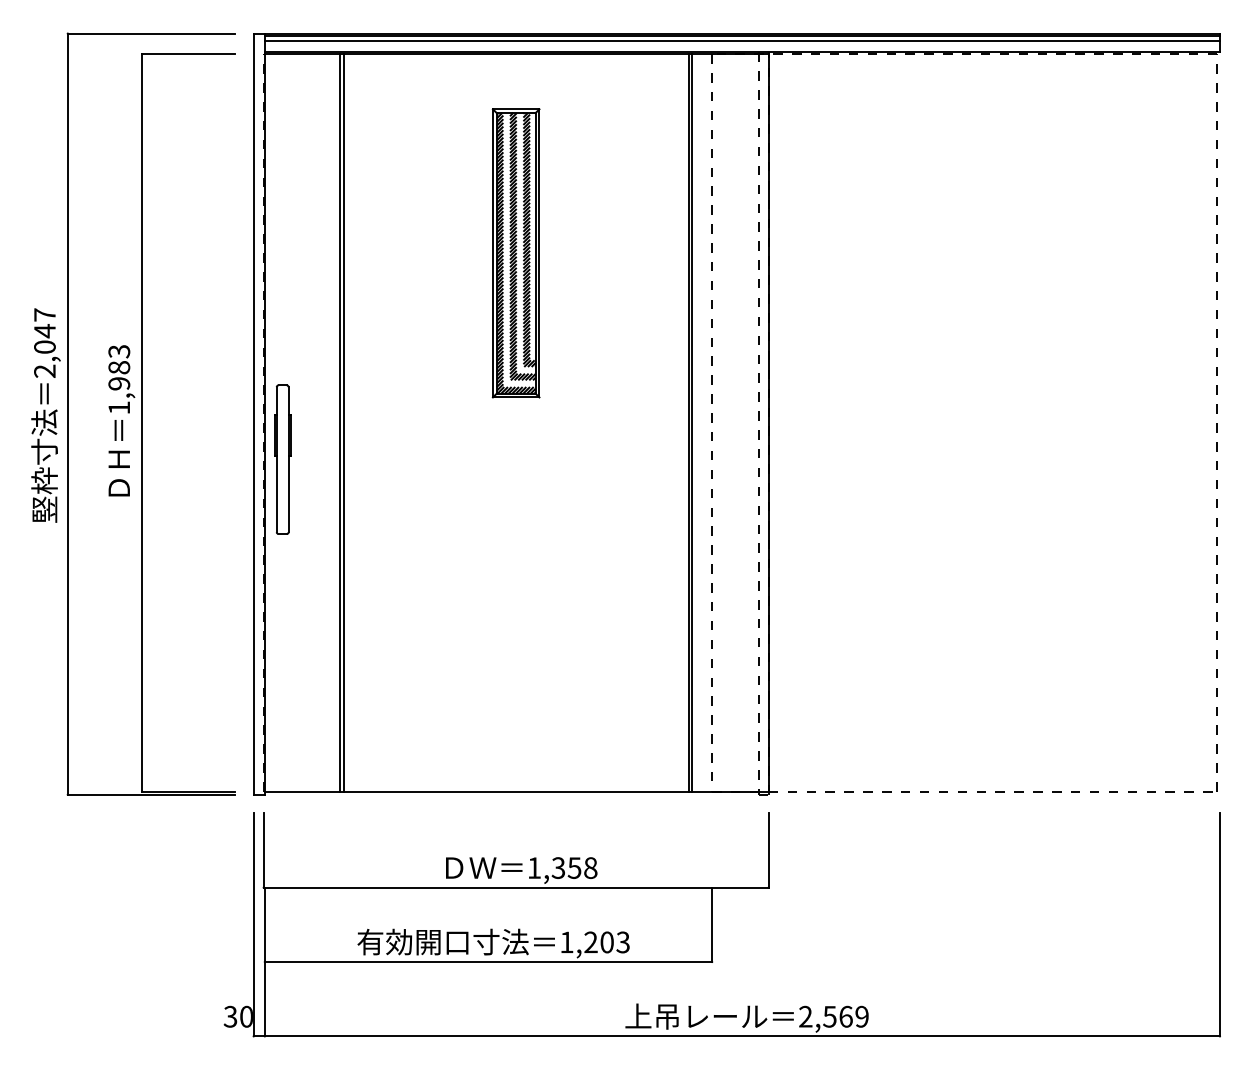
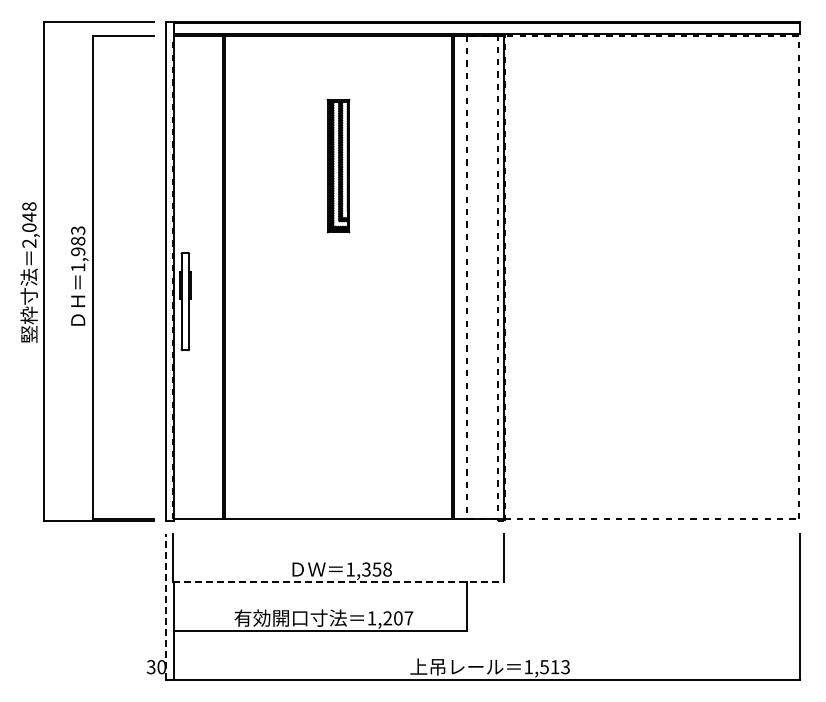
line: (741, 40) -> (486, 26), removed
part: (515, 252) -> (338, 165), size x0.7
text: (45, 314) -> (29, 206), 2,047 -> 2,048
line: (515, 887) -> (338, 582), solid -> dashed
line: (253, 924) -> (166, 606), solid -> dashed
text: (622, 942) -> (408, 618), 1,203 -> 1,207
text: (832, 1017) -> (546, 667), 2,569 -> 1,513

